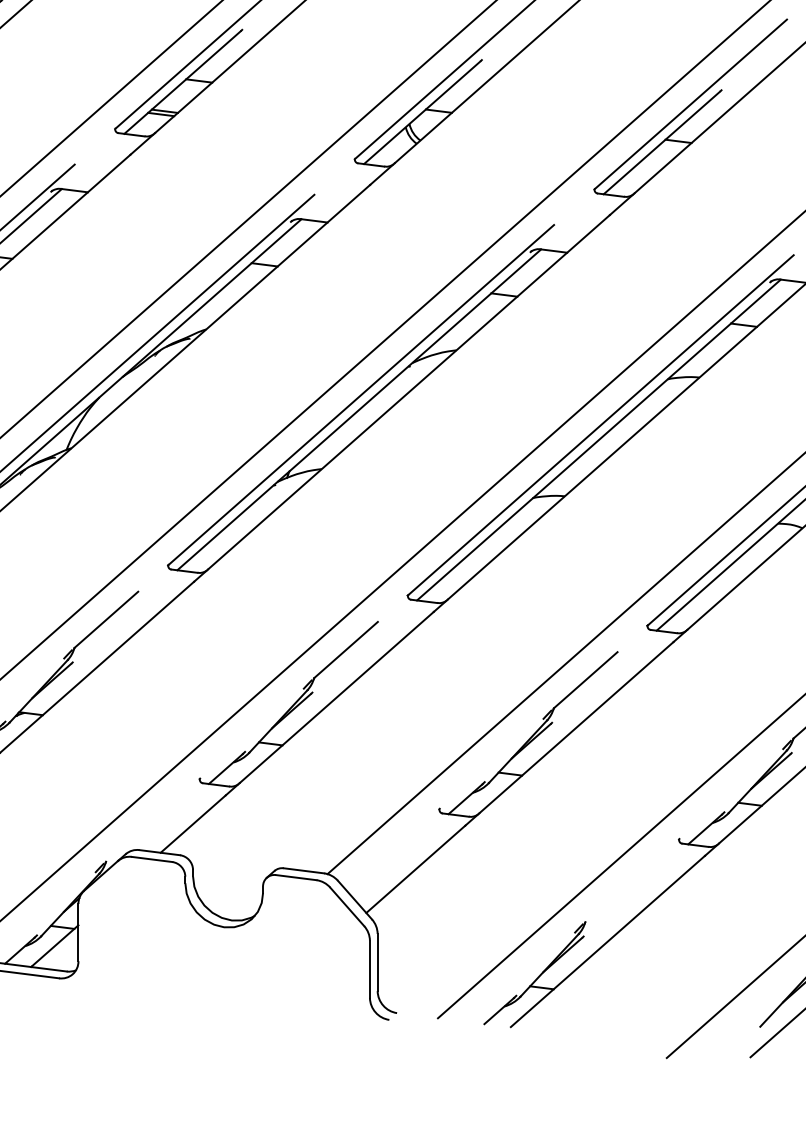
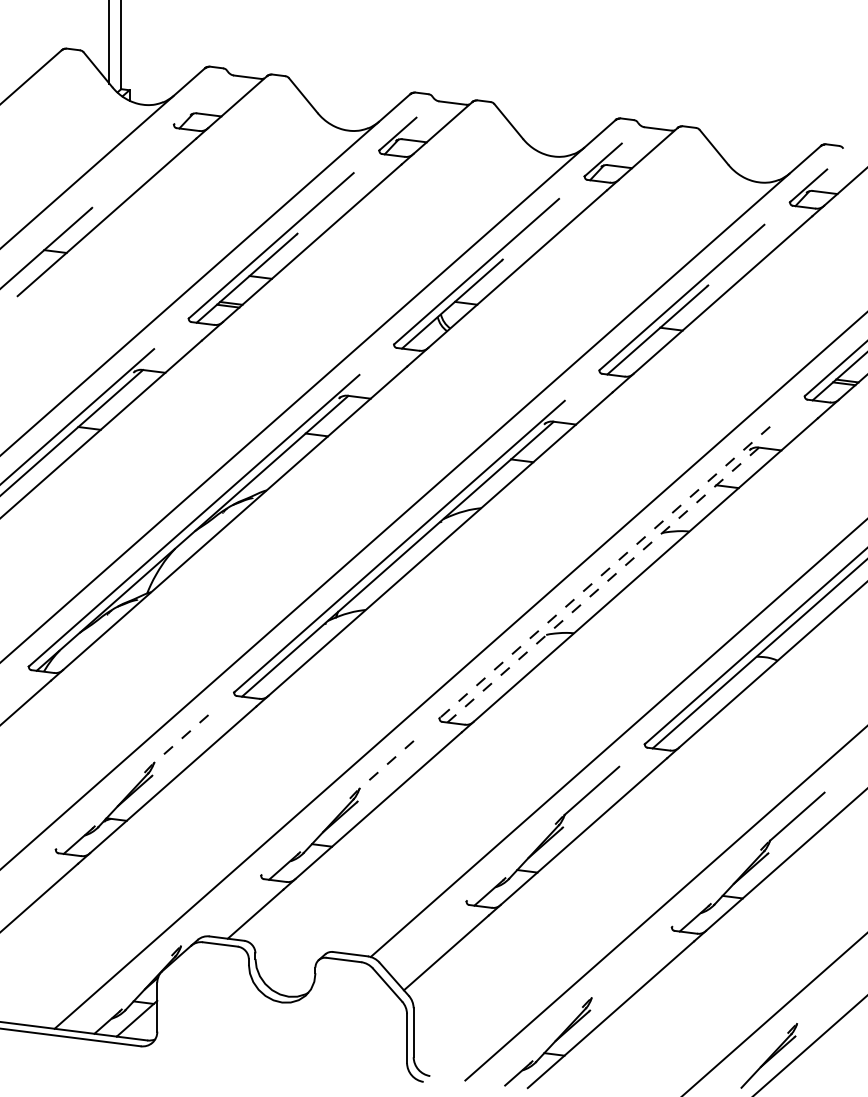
line: (600, 425) -> (604, 572), solid -> dashed
line: (599, 440) -> (603, 585), solid -> dashed
line: (105, 620) -> (180, 739), solid -> dashed
line: (345, 650) -> (386, 765), solid -> dashed

